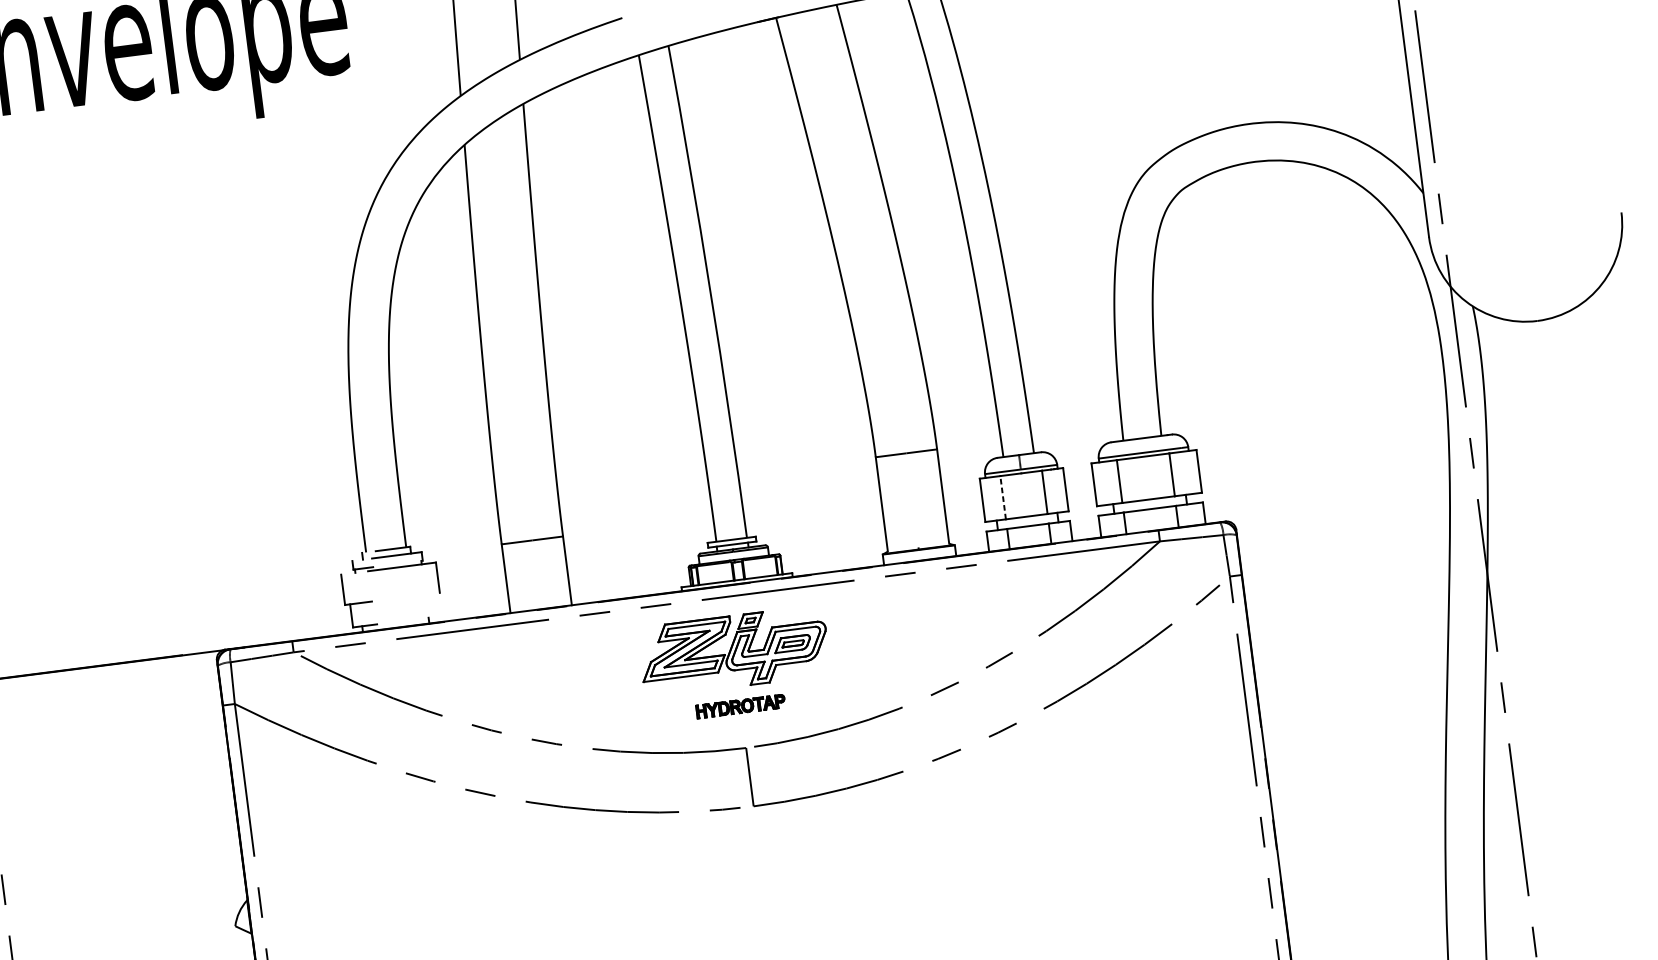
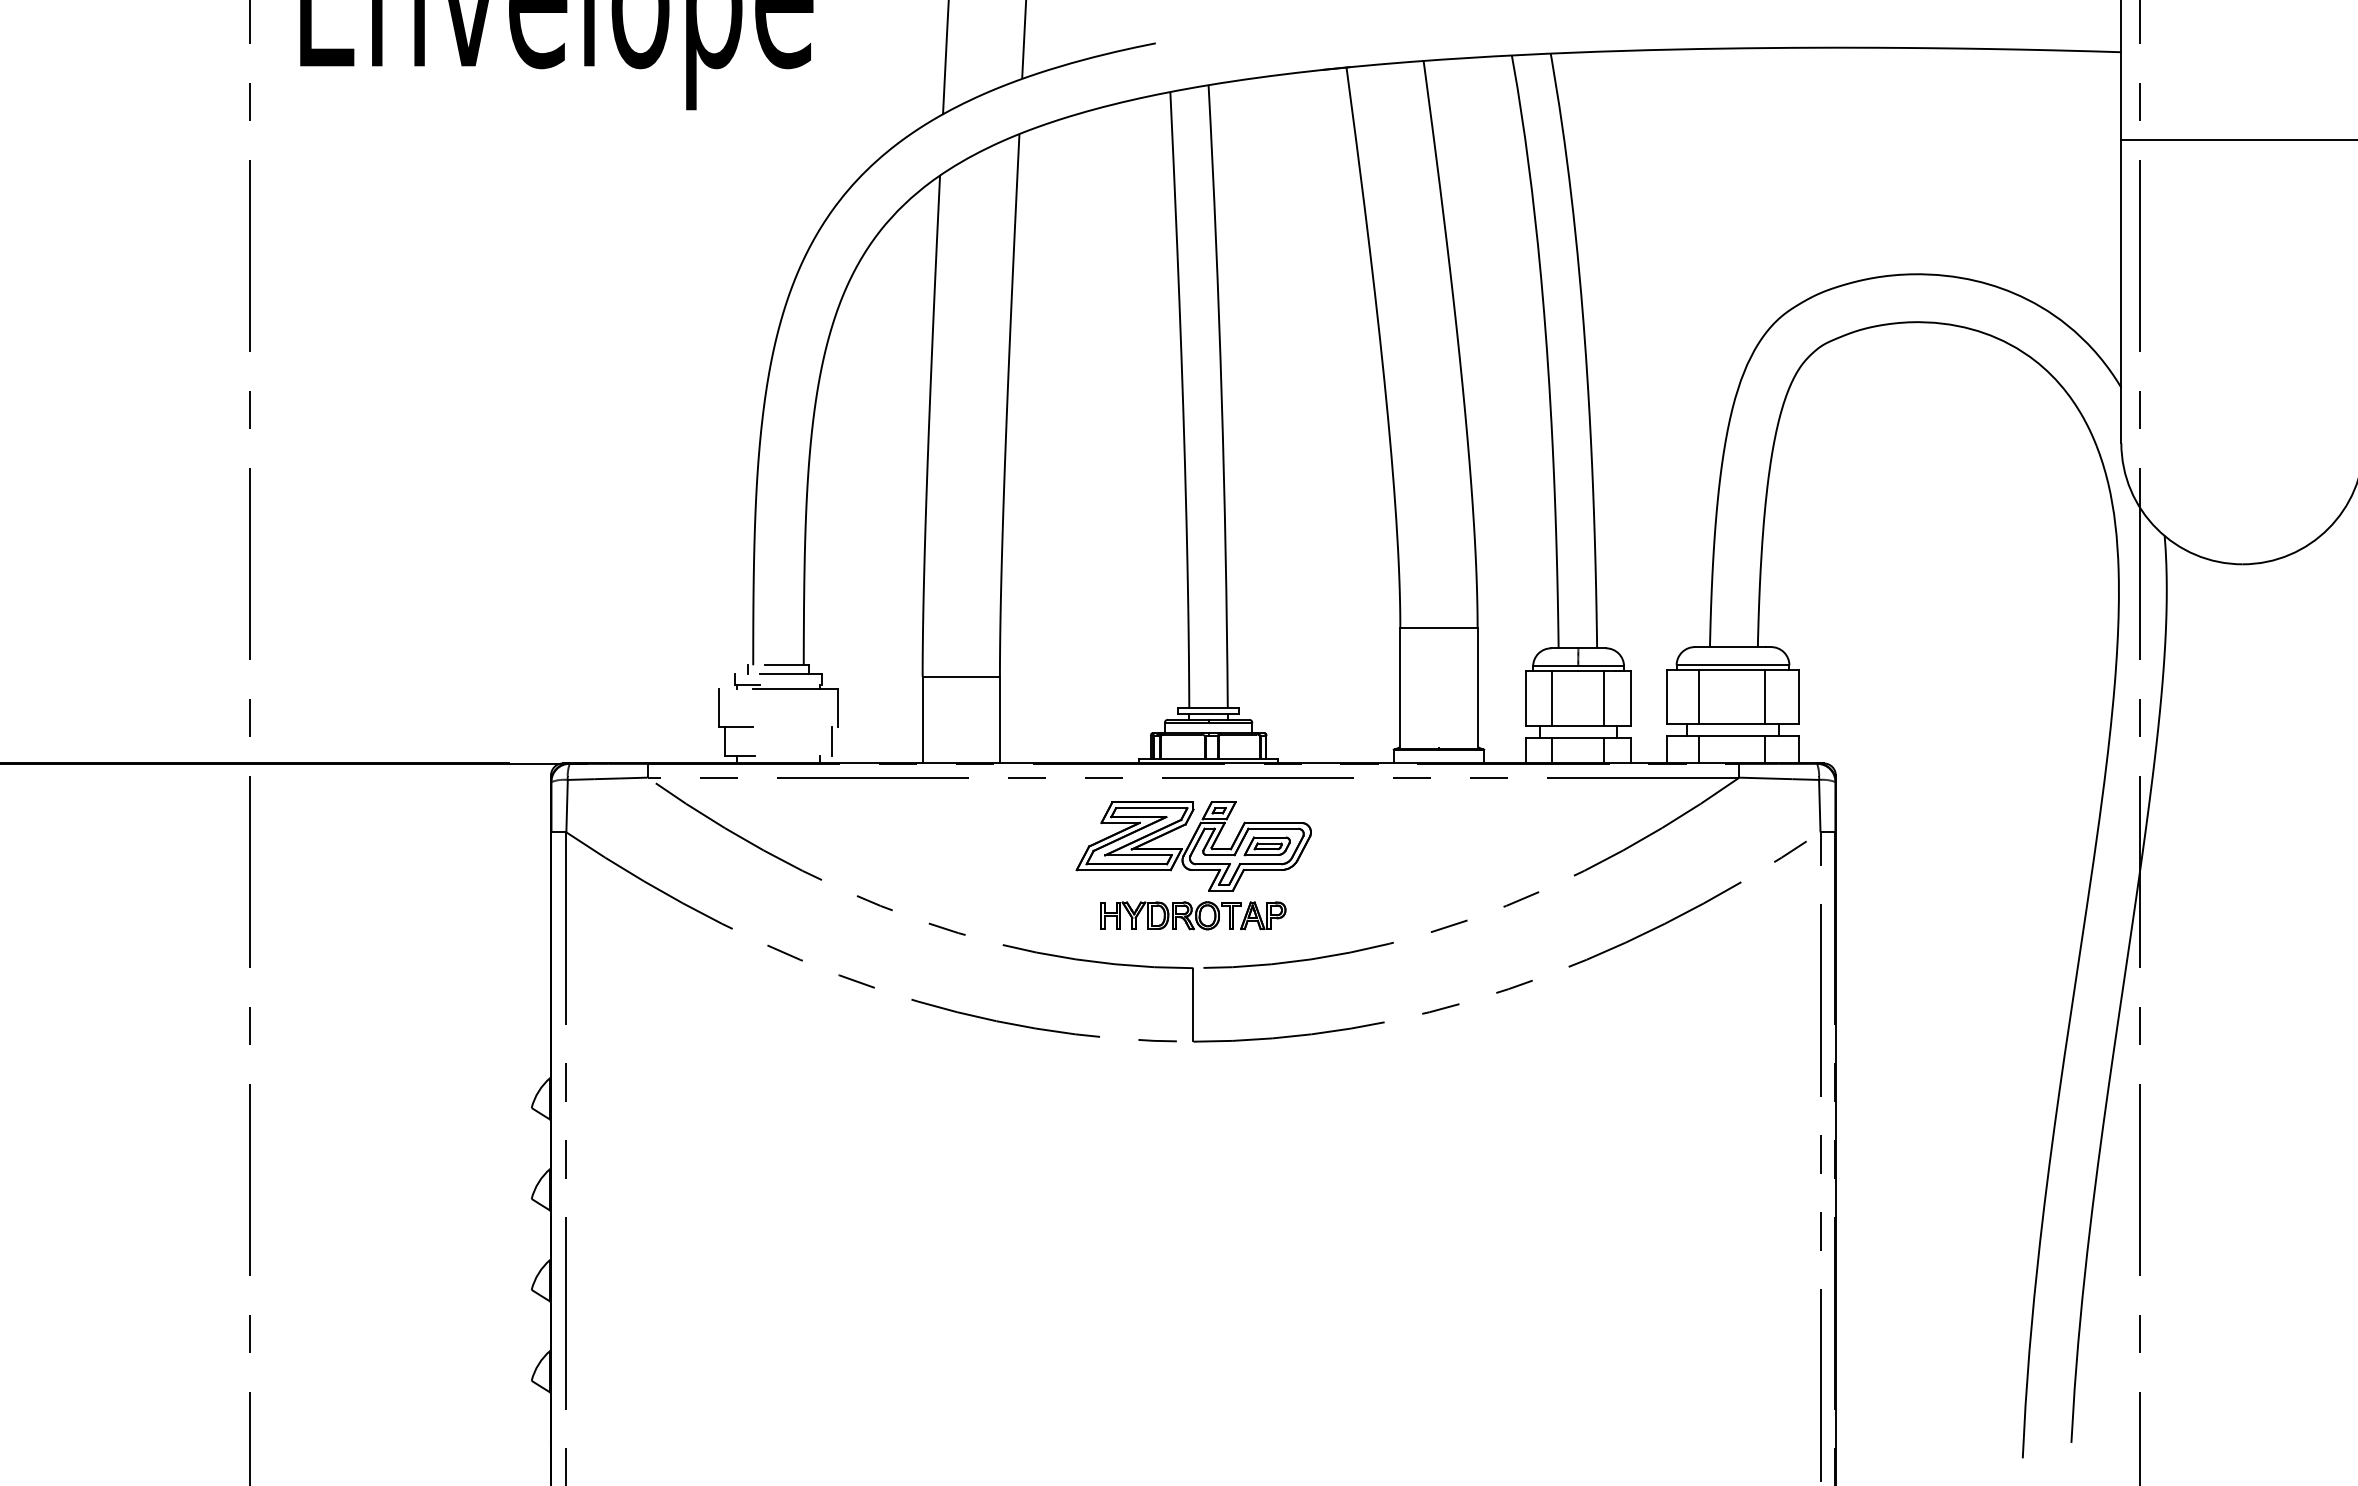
line: (1002, 497) -> (1551, 698), dashed -> solid
line: (435, 604) -> (831, 741), added
part: (740, 706) -> (1193, 915), size x1.67

